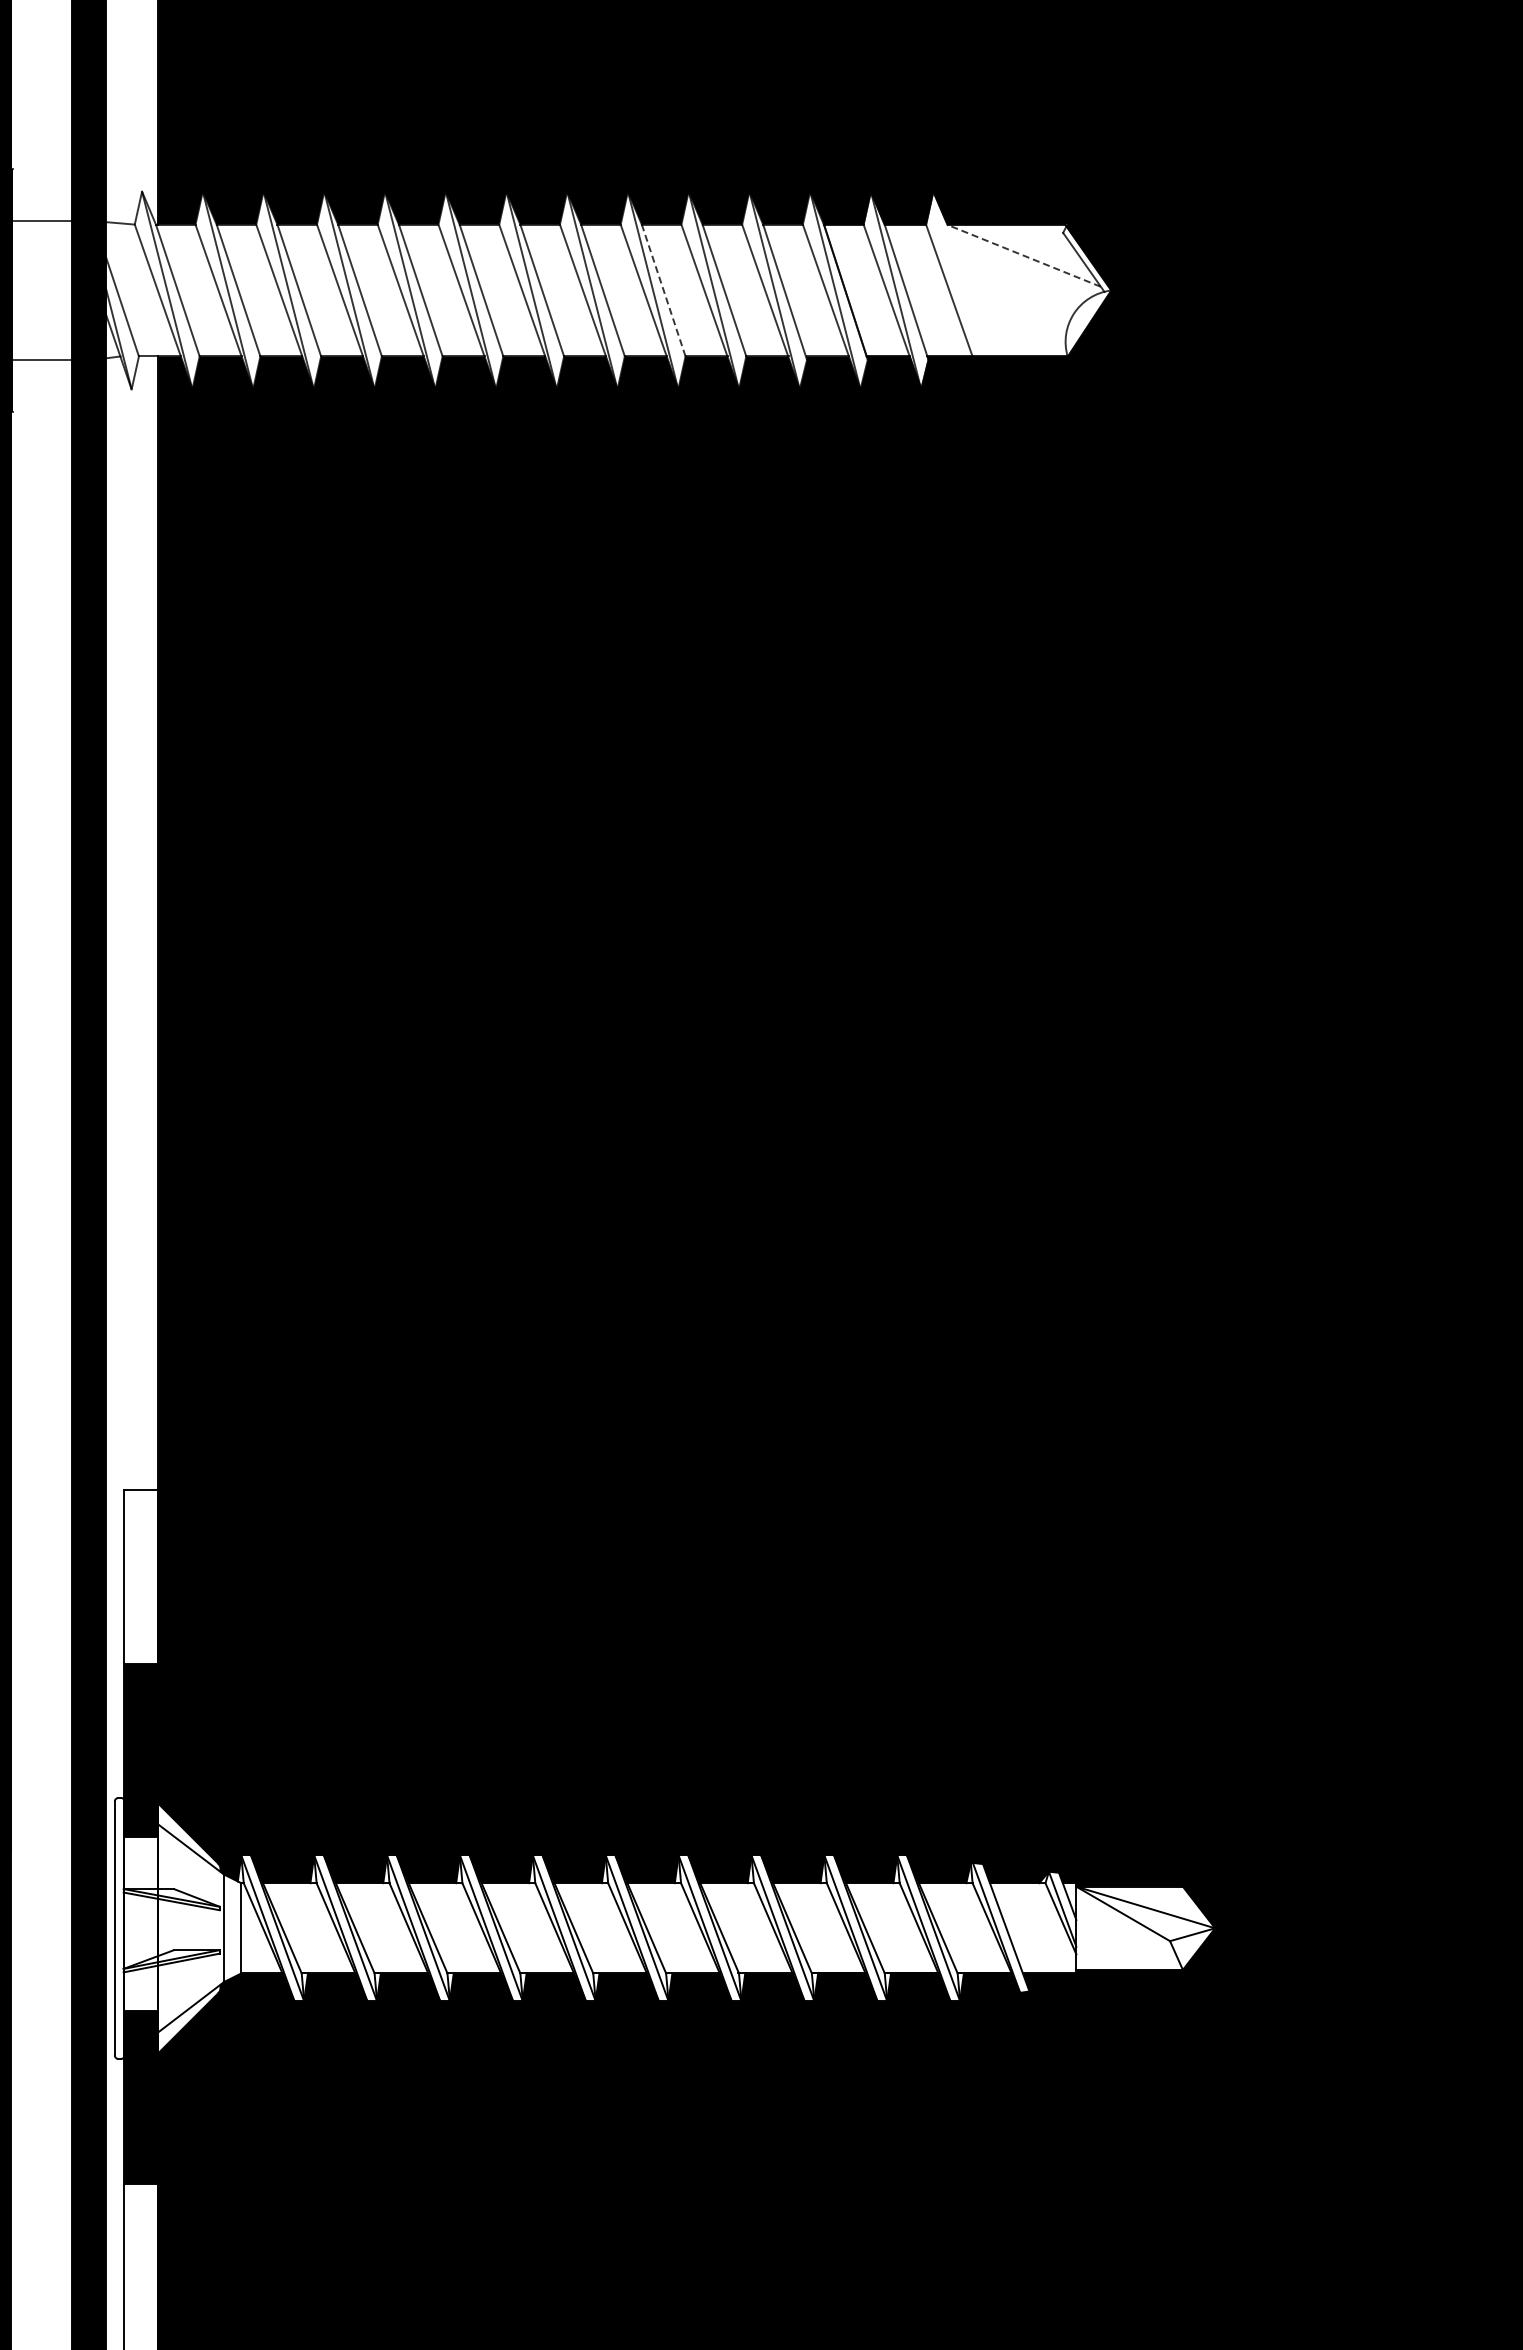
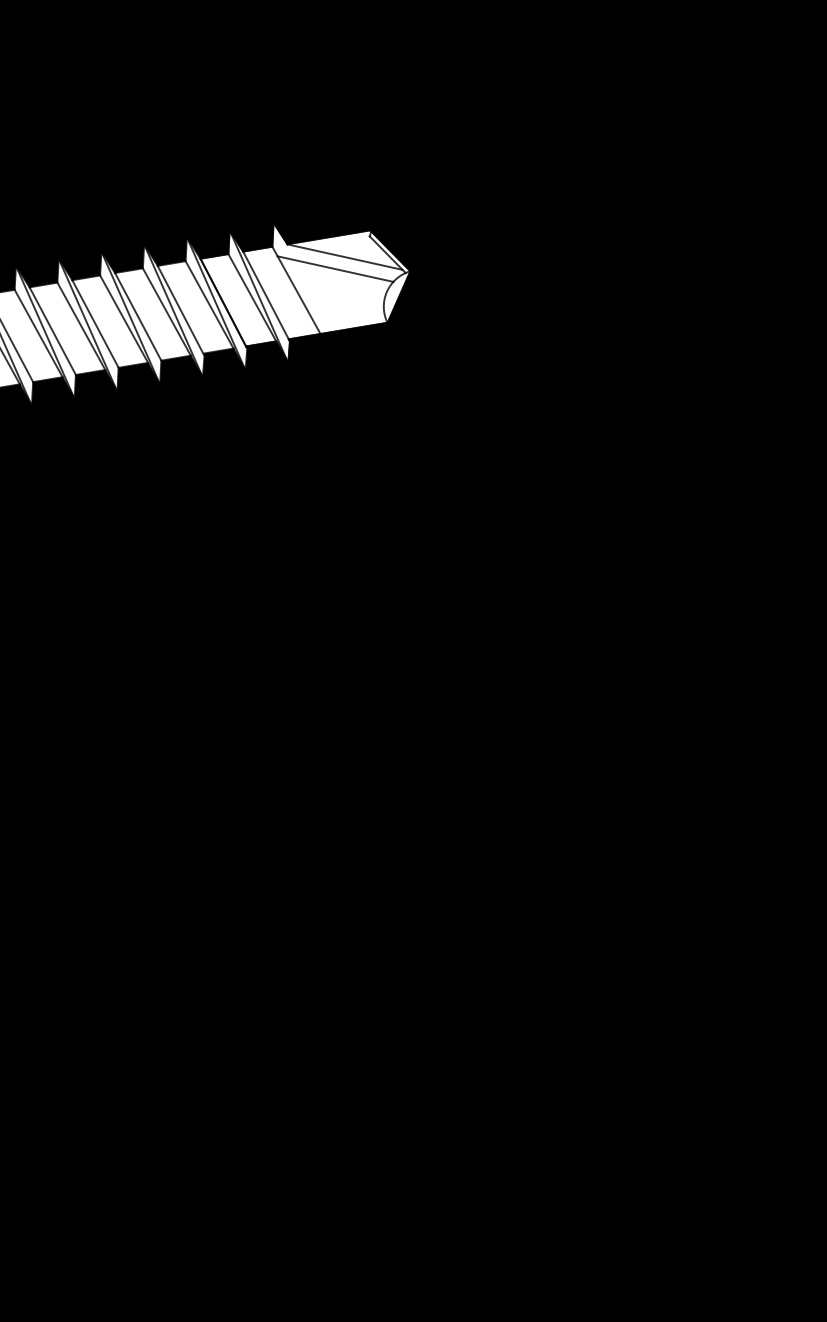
line: (1024, 255) -> (345, 256), dashed -> solid
line: (1008, 270) -> (335, 269), added
line: (663, 290) -> (95, 323), dashed -> solid

